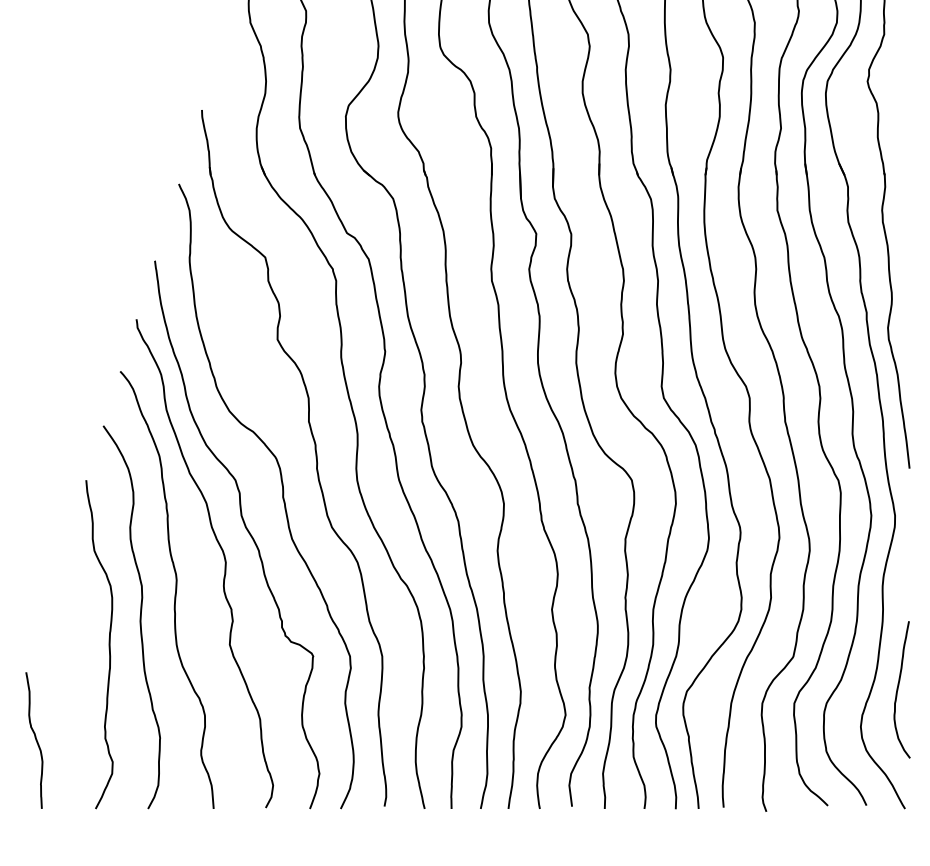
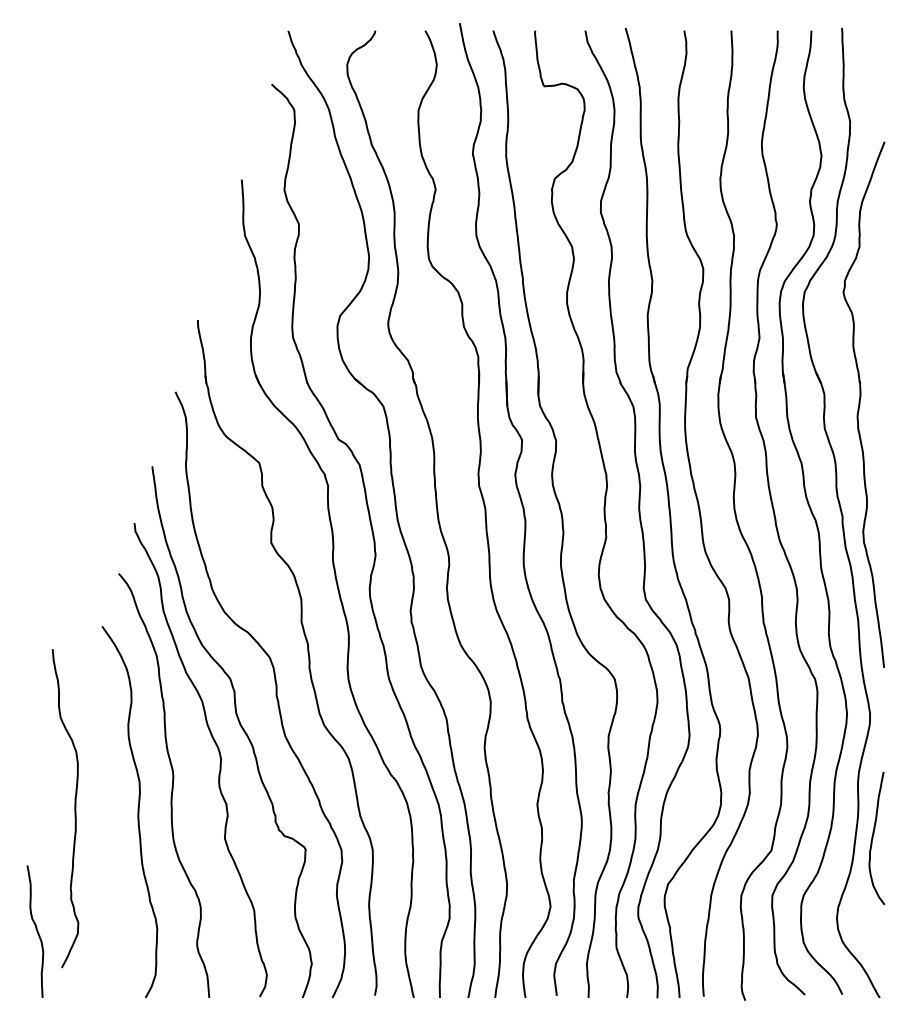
curve: (108, 644) -> (74, 808), moved
curve: (898, 689) -> (873, 838), moved

